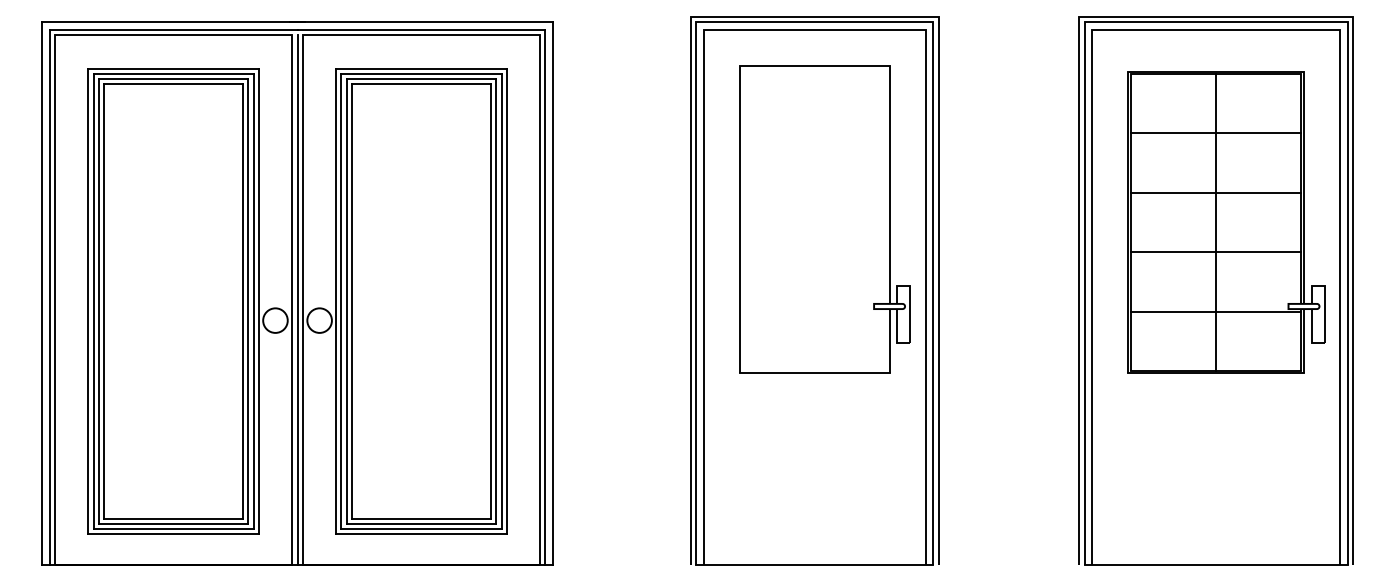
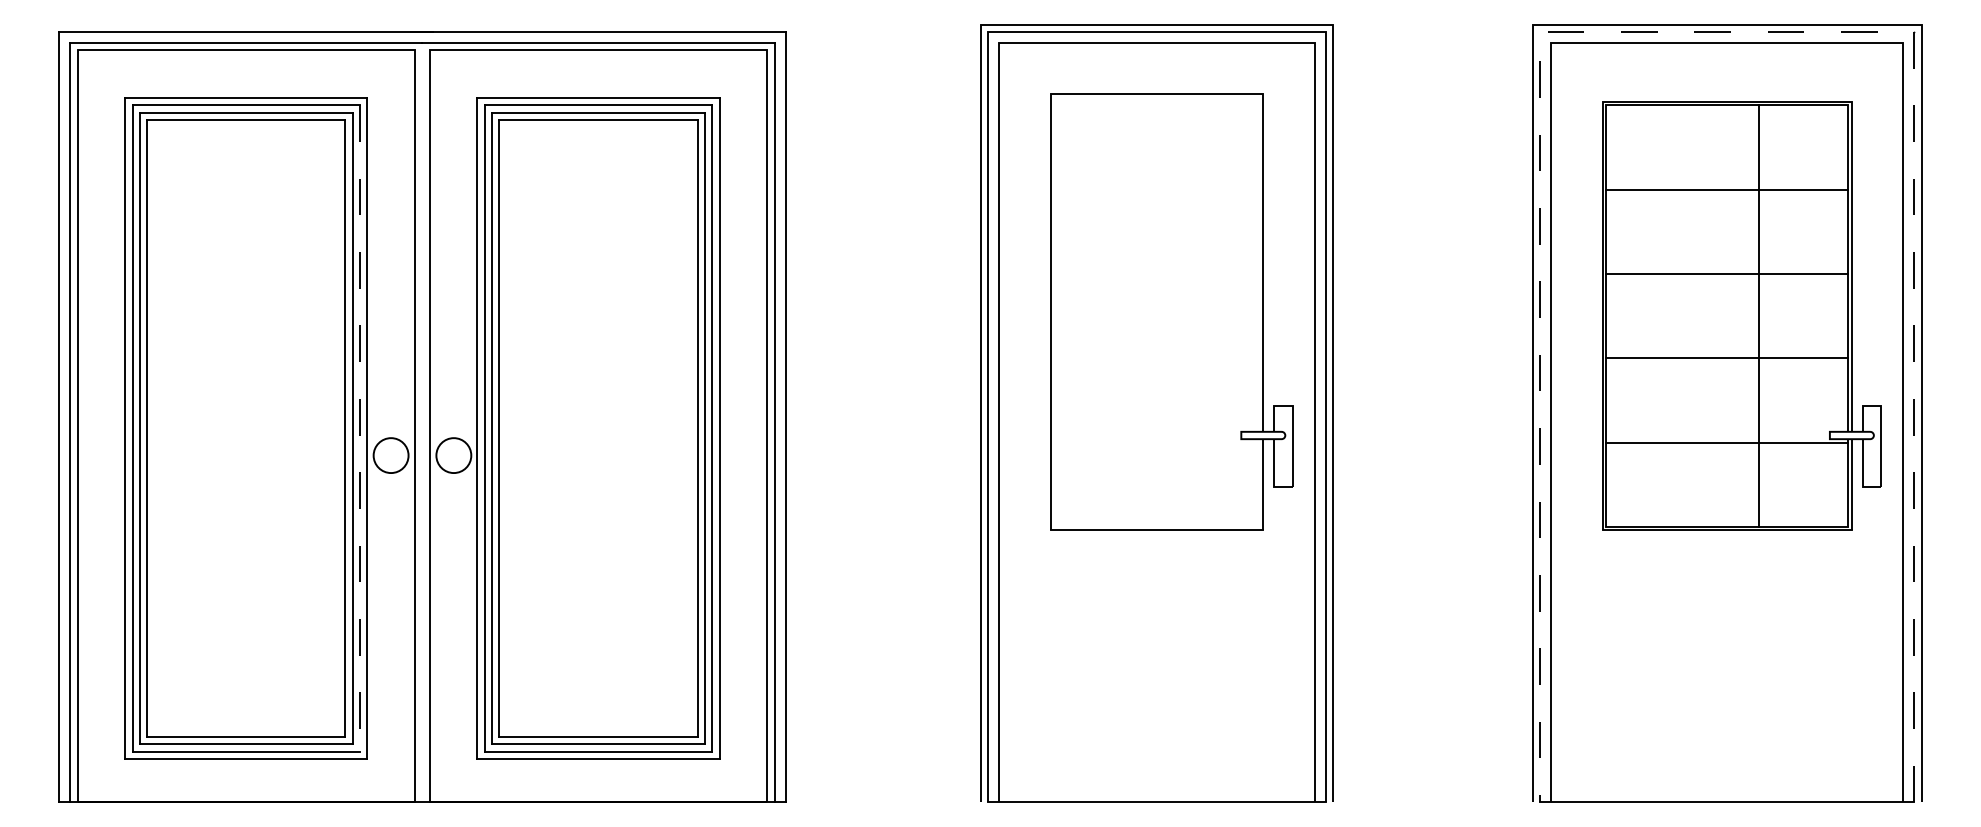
line: (1215, 22) -> (1726, 32), solid -> dashed
line: (1216, 221) -> (1759, 315), moved
line: (297, 300) -> (422, 426), removed
line: (253, 302) -> (360, 429), solid -> dashed

